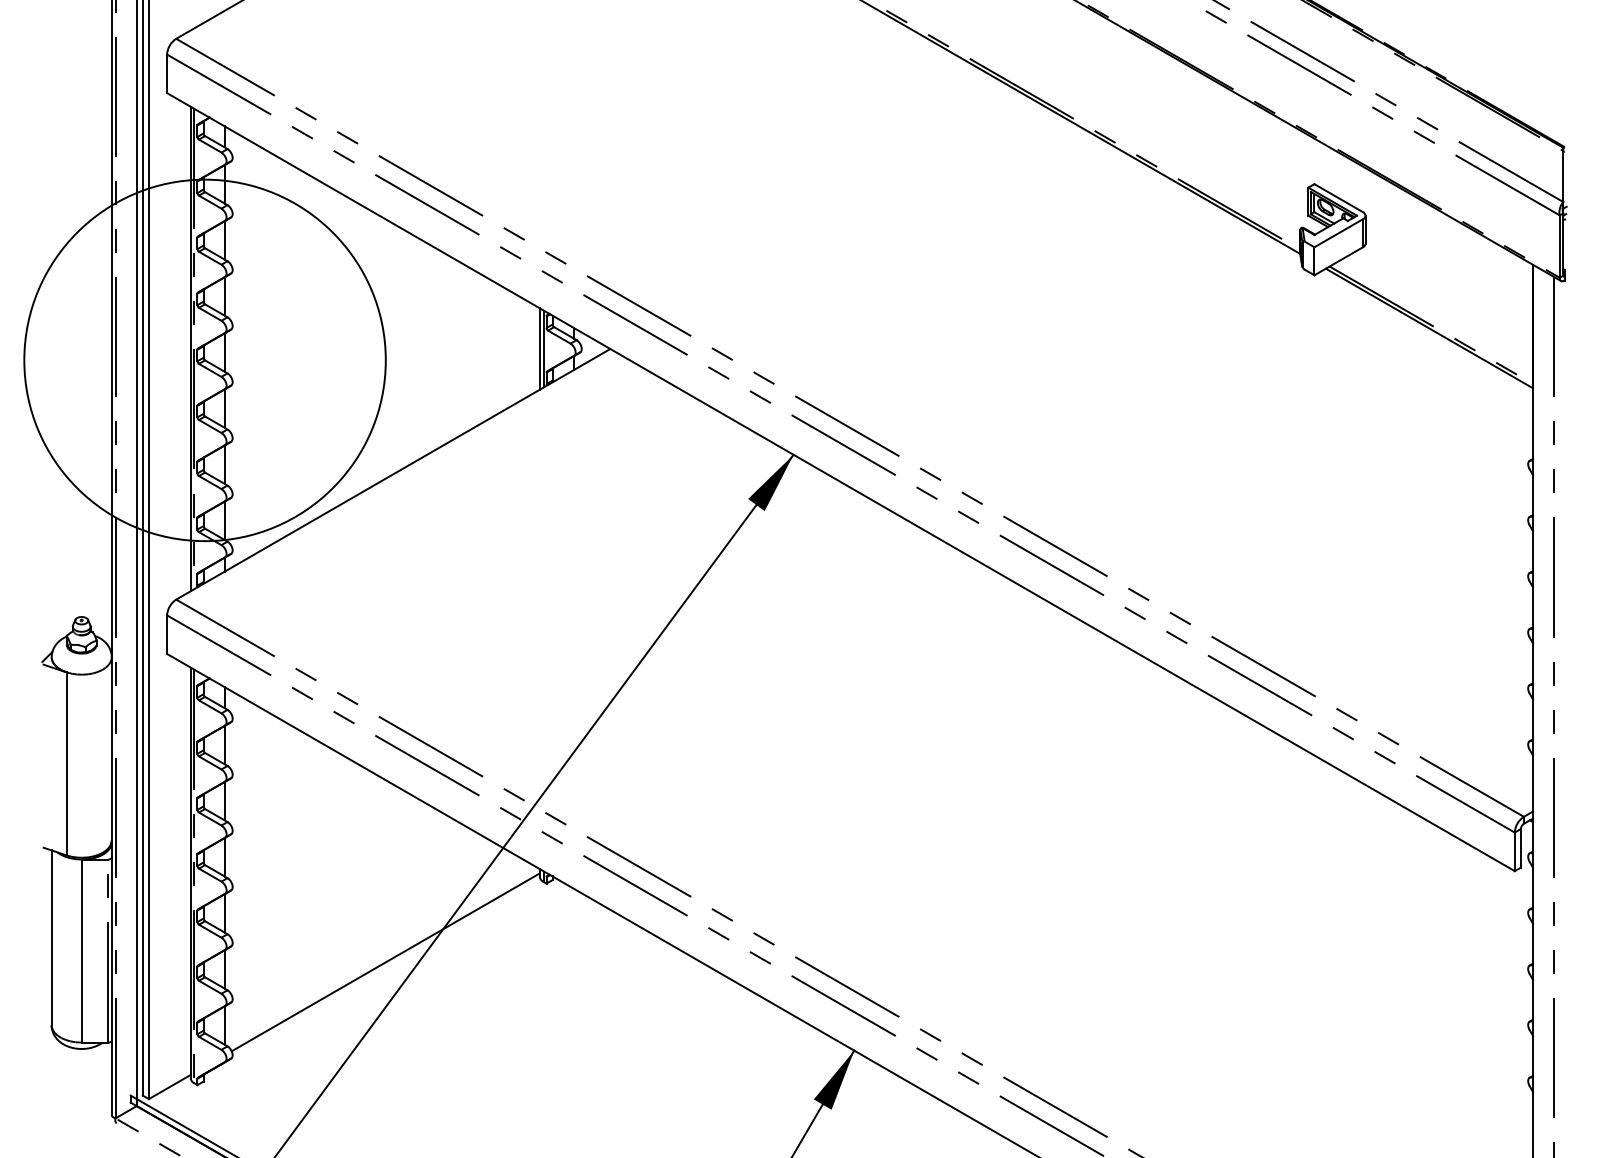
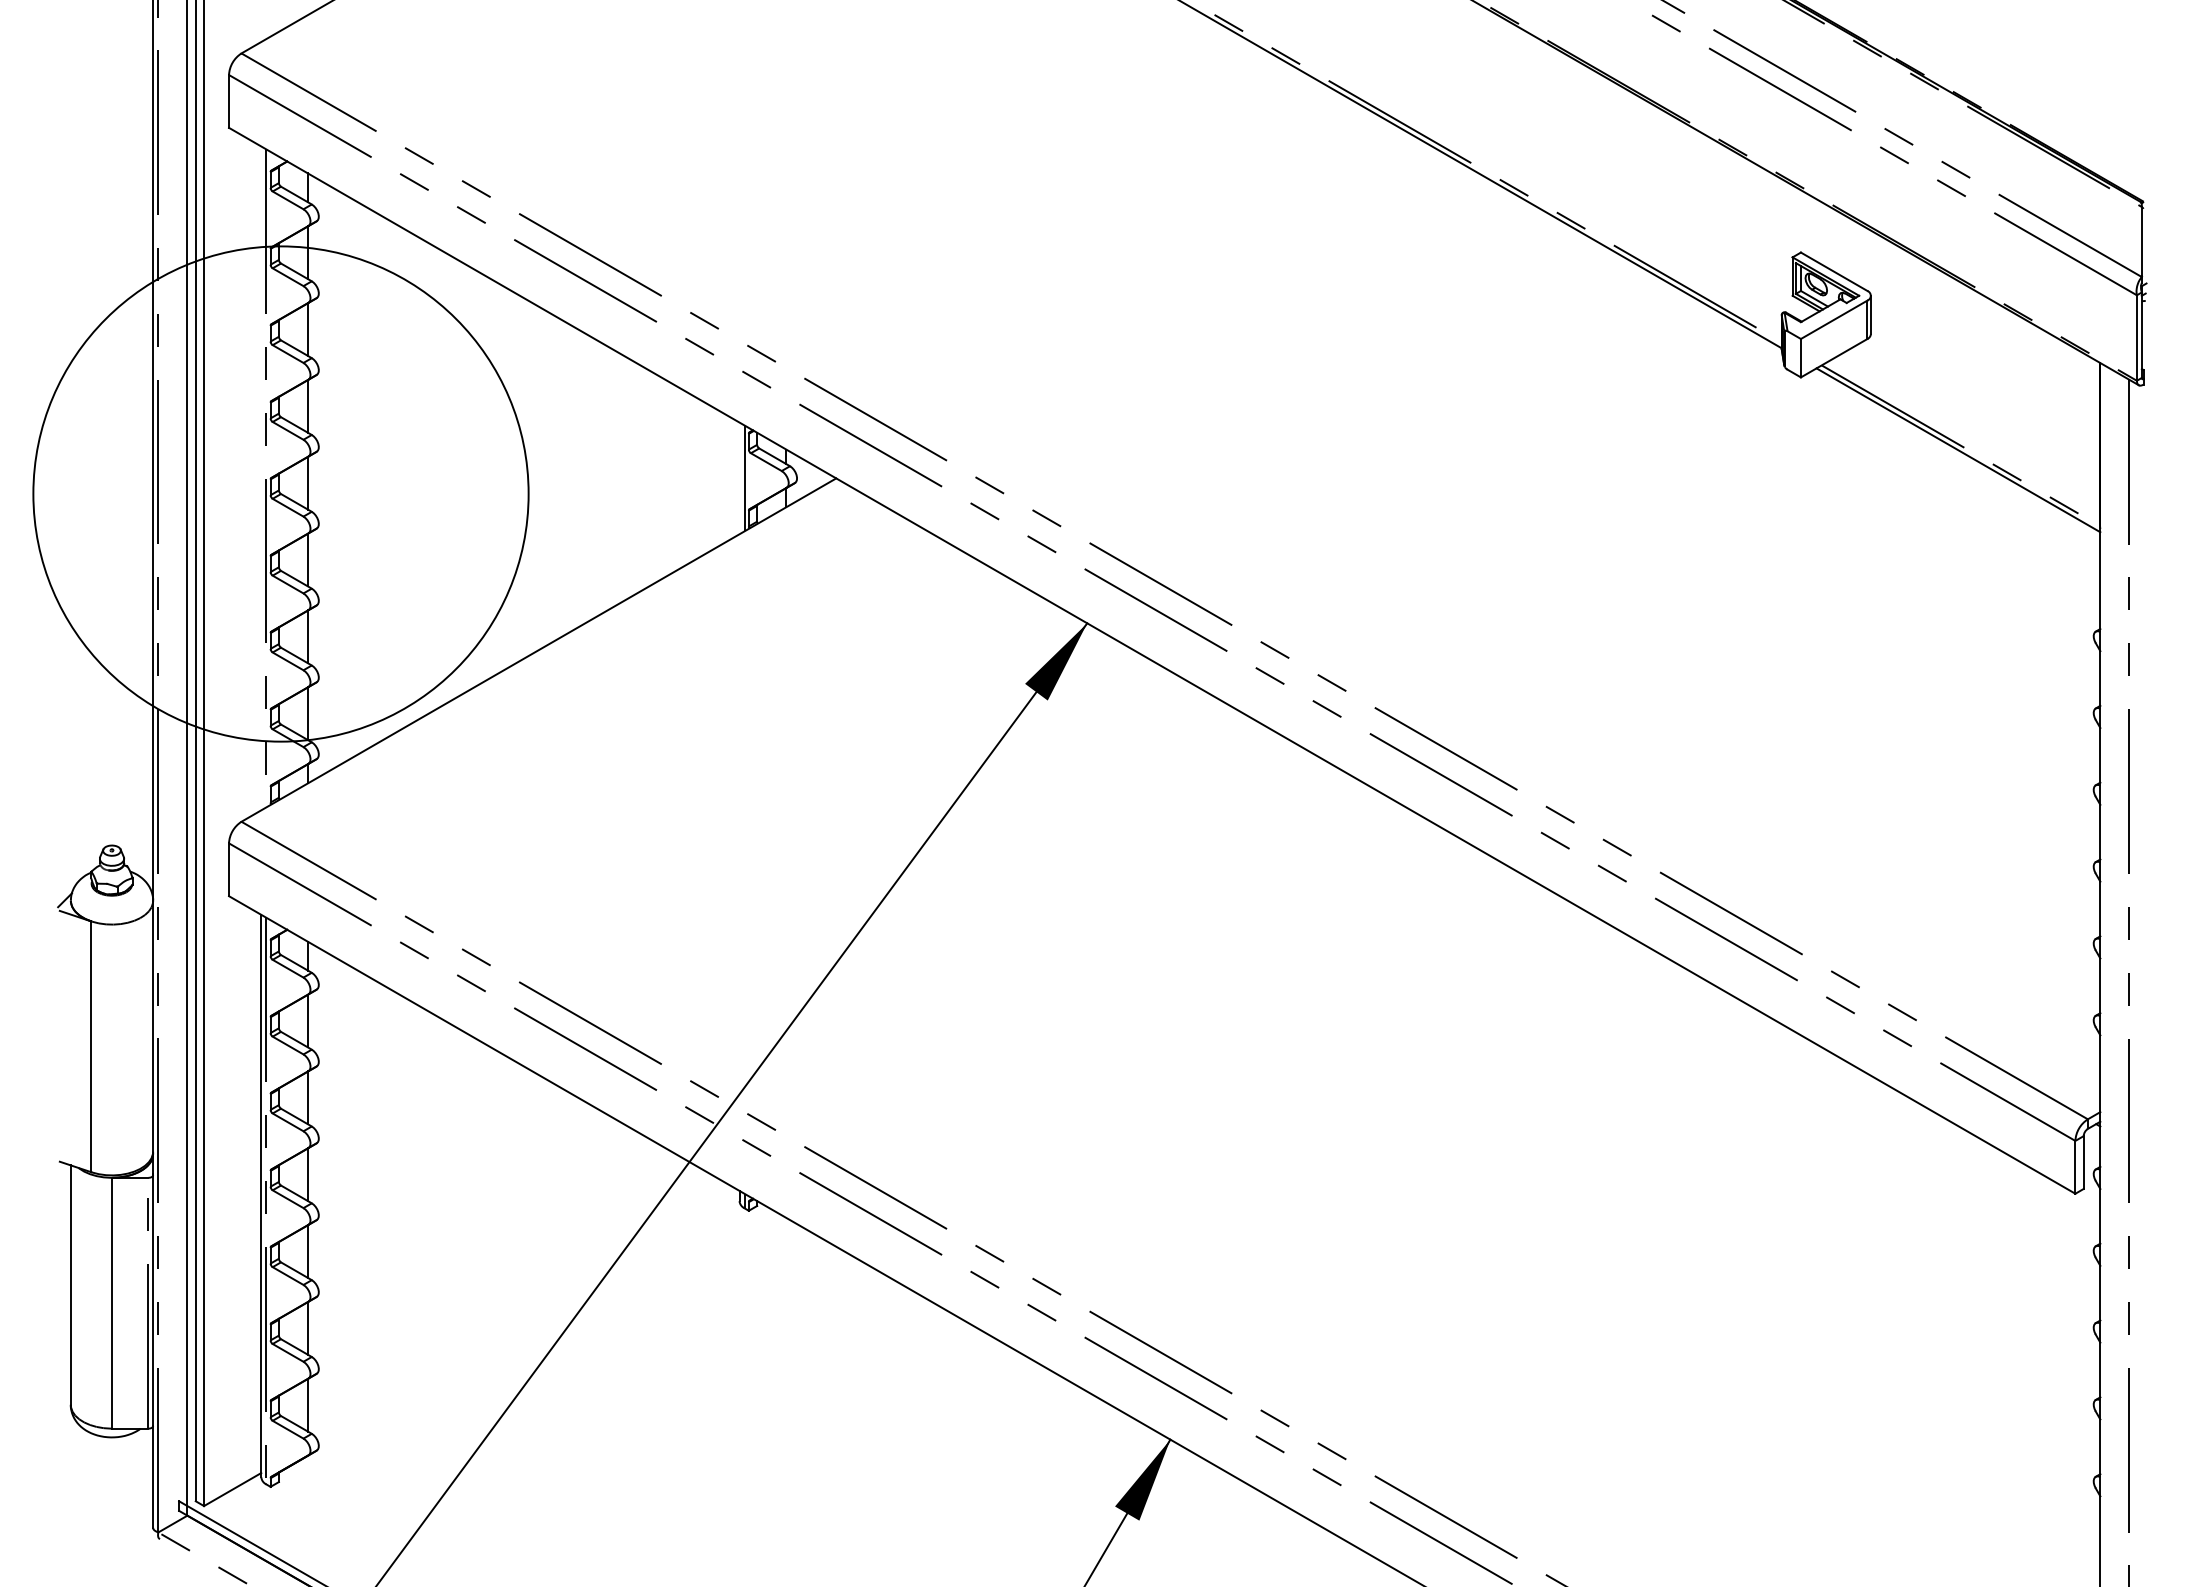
line: (190, 349) -> (261, 478), removed
line: (539, 349) -> (739, 478), removed
line: (385, 962) -> (528, 1318), removed

